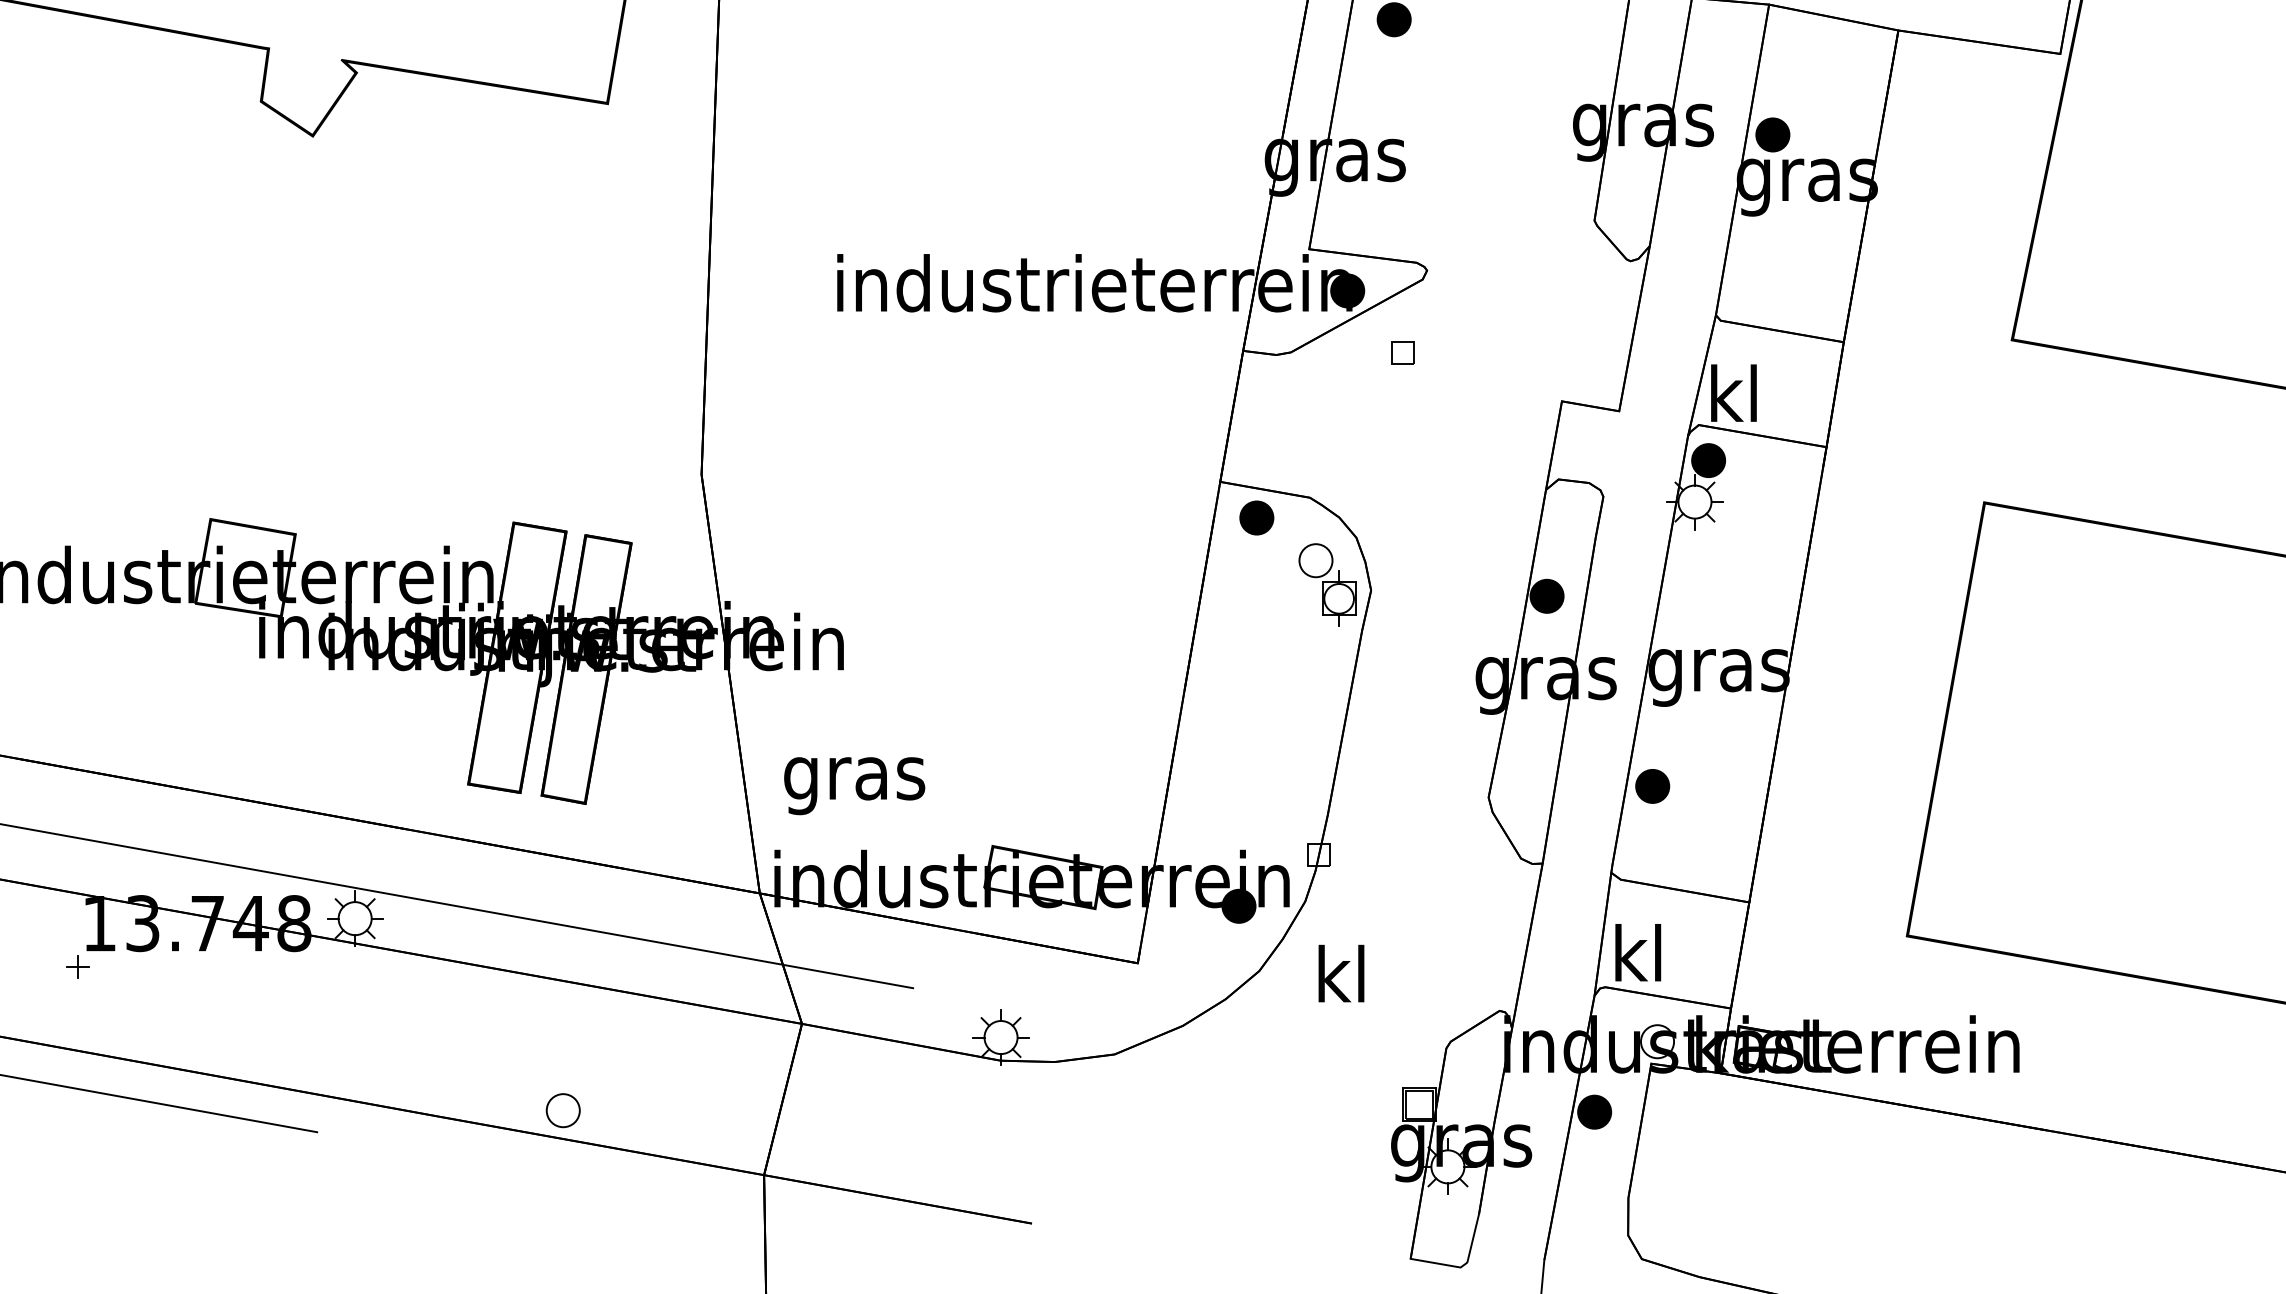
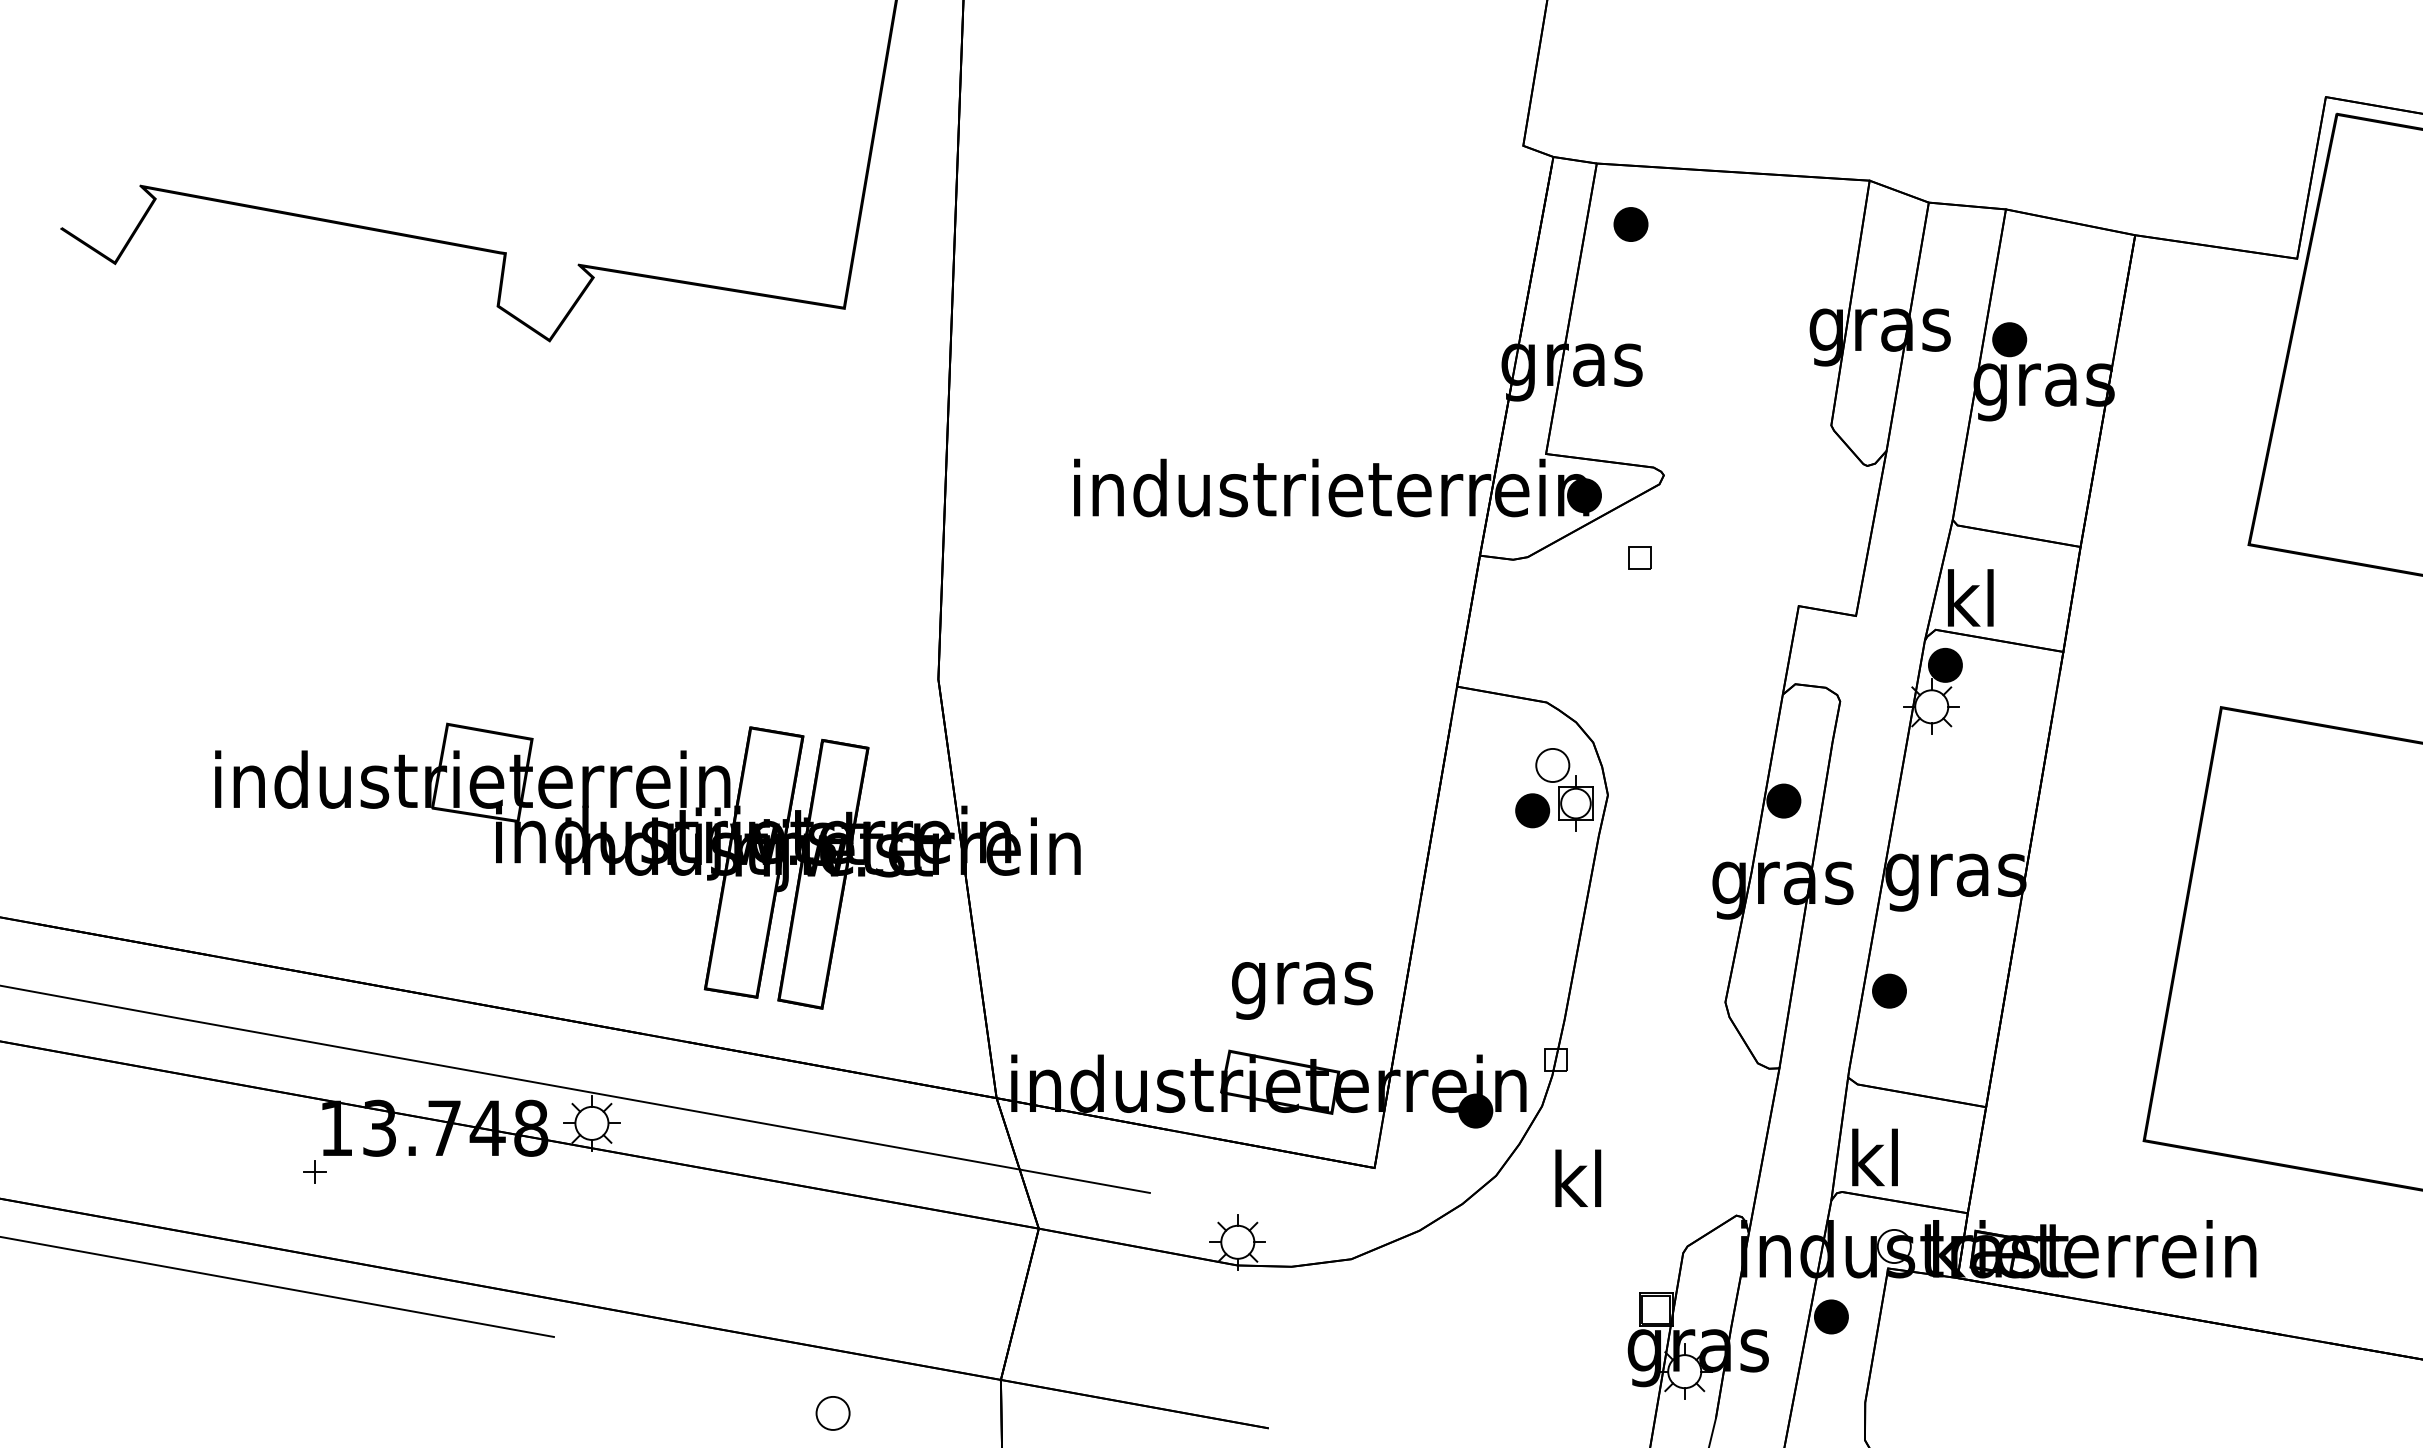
part: (1256, 517) -> (1532, 810), moved
text: (854, 785) -> (1302, 990), moved
part: (562, 1110) -> (832, 1413), moved

